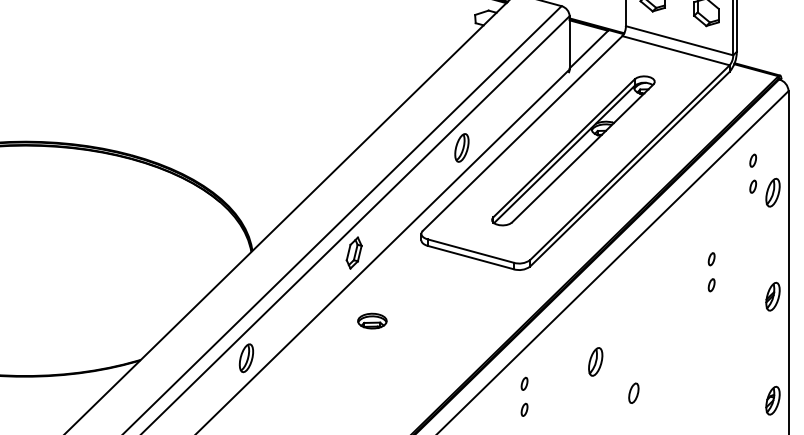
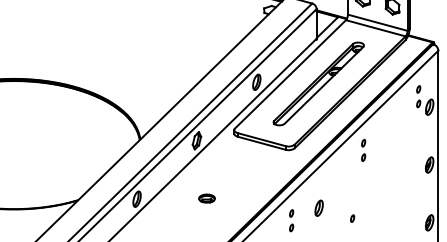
part: (711, 270) -> (363, 149), moved
part: (371, 320) -> (206, 198), moved
part: (594, 360) -> (318, 207), moved
part: (634, 392) -> (352, 218), size x0.62

